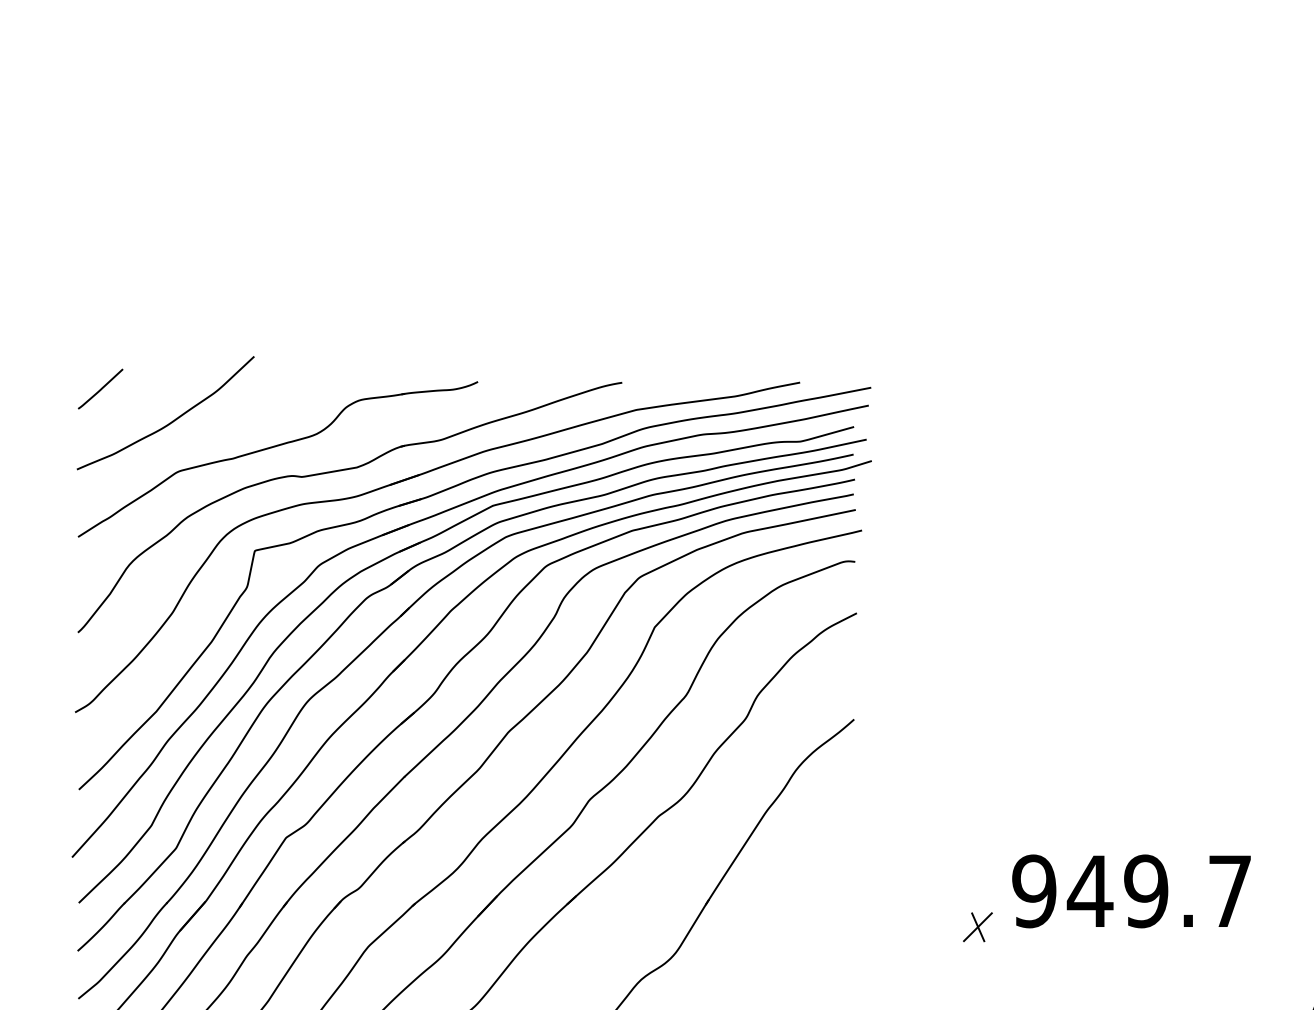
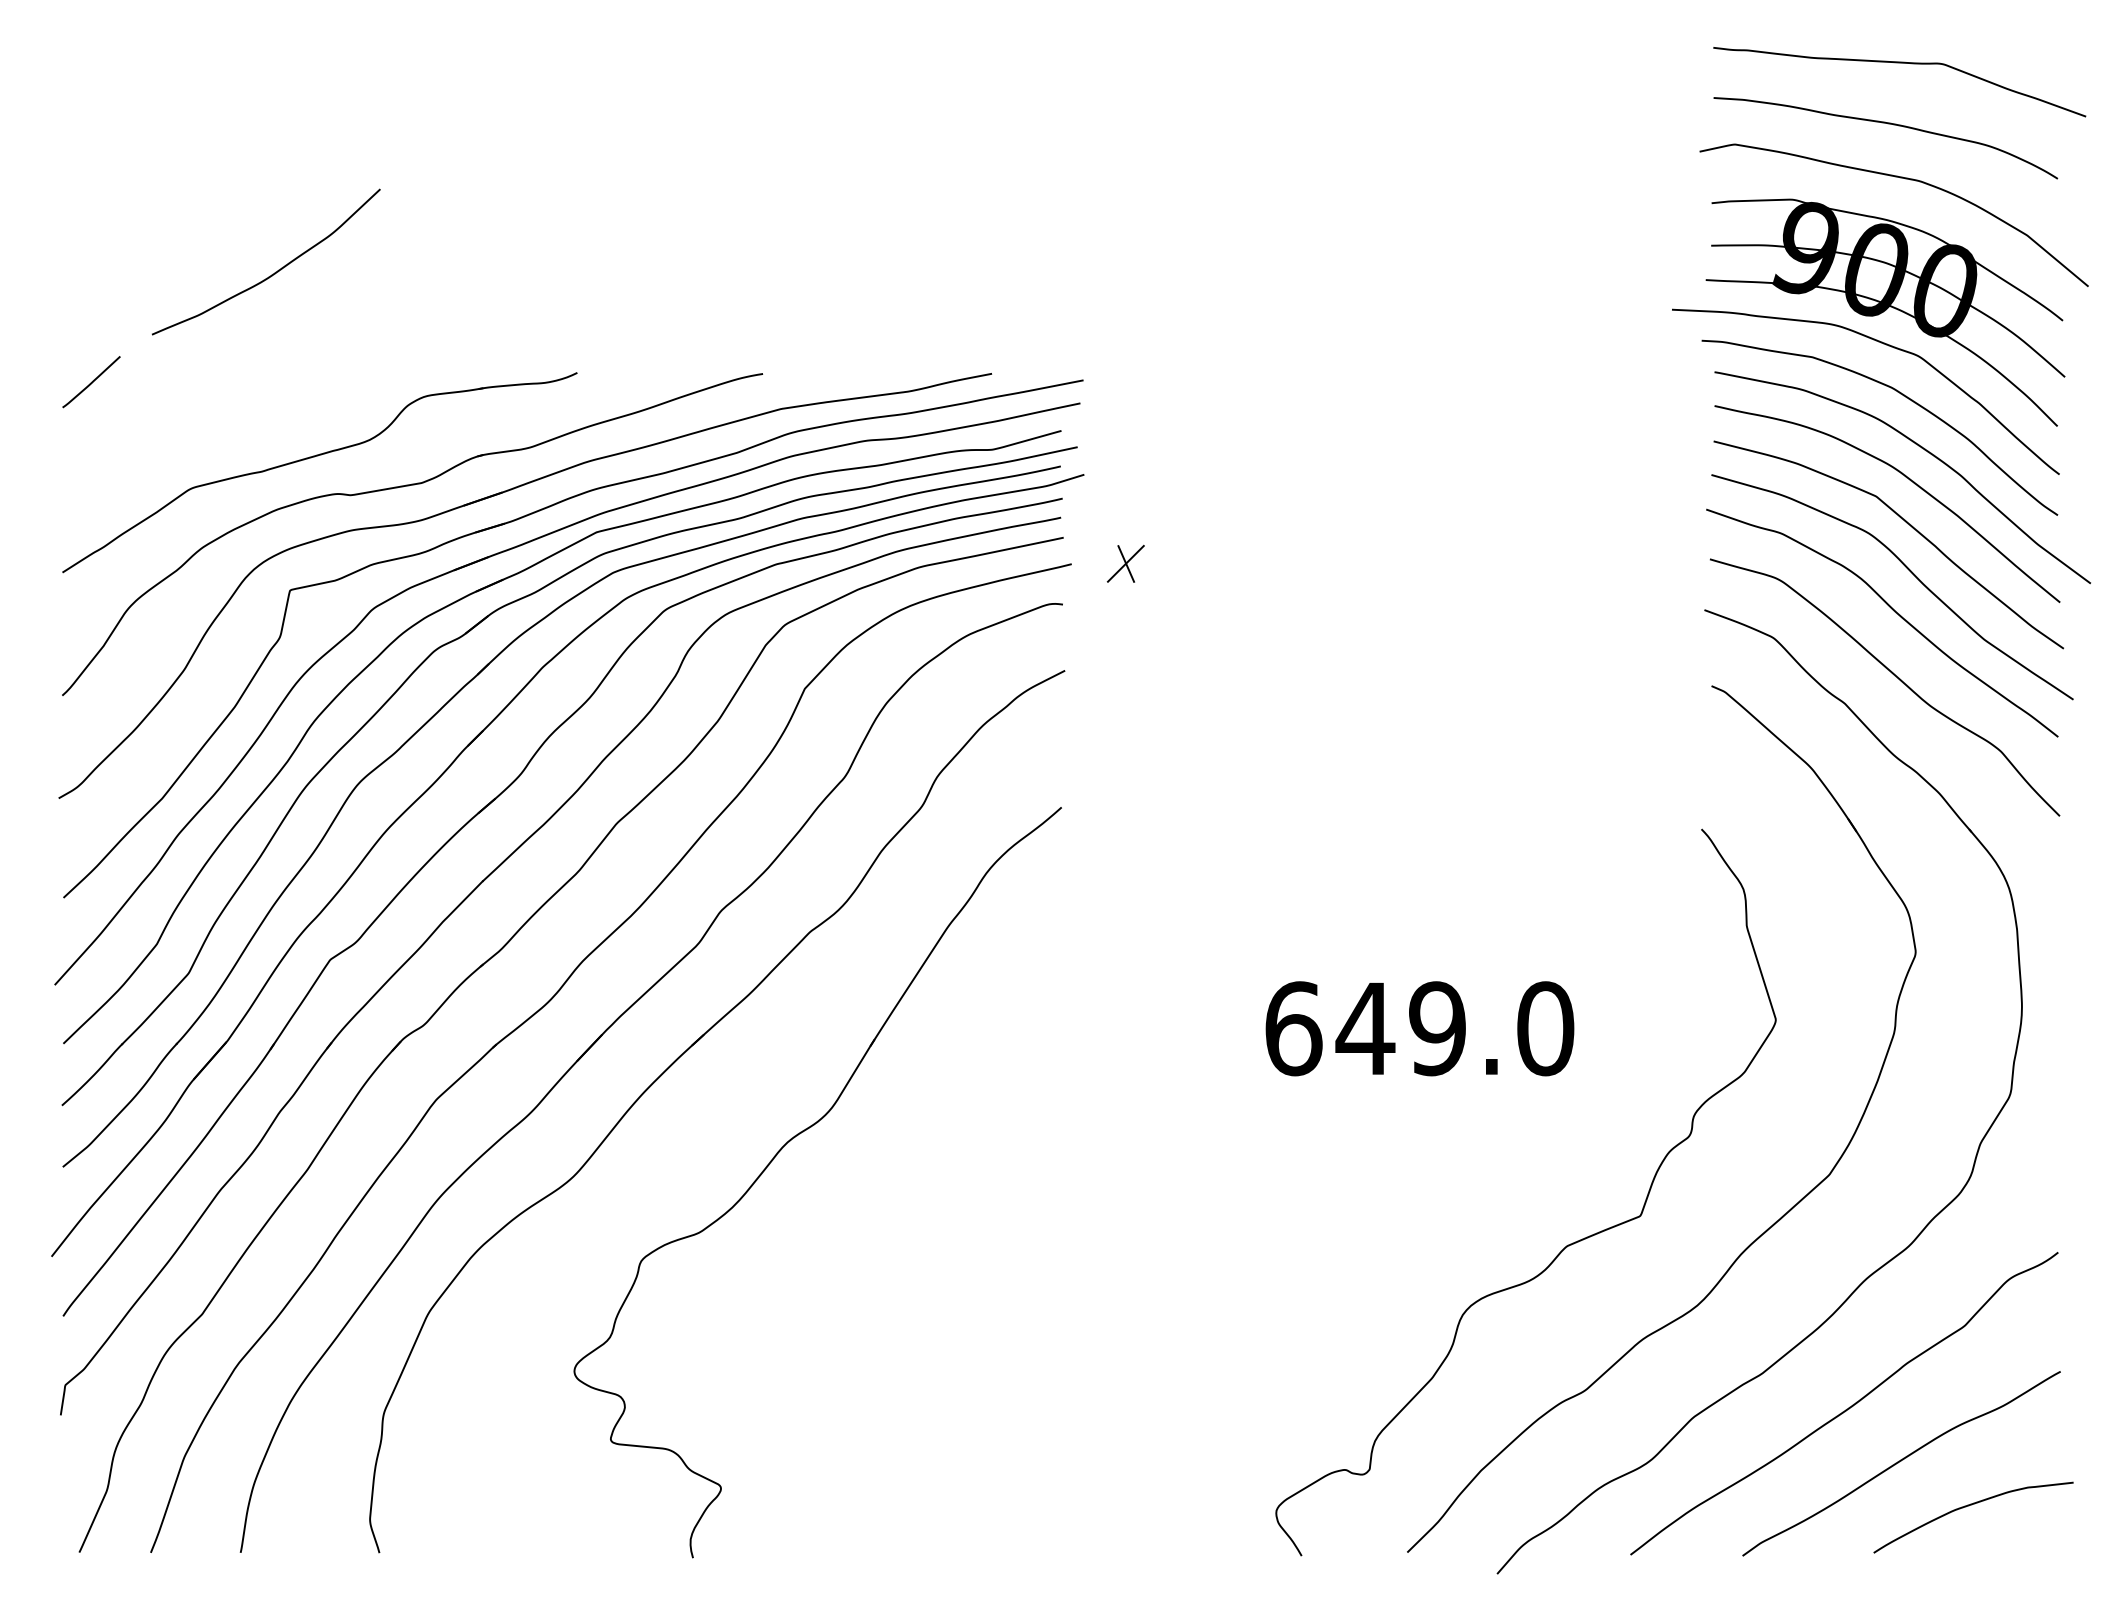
curve: (172, 421) -> (274, 272), moved
text: (1132, 891) -> (1419, 1028), 949.7 -> 649.0
part: (977, 926) -> (1125, 563), moved

